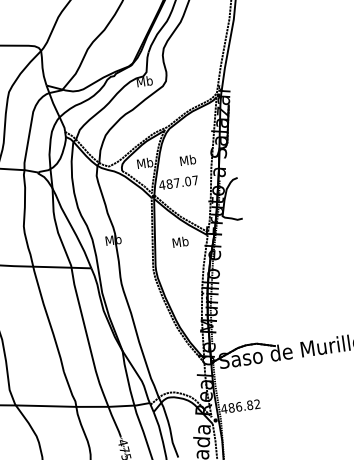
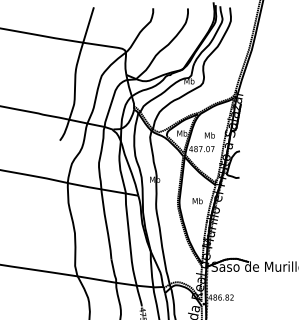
text: (180, 242) -> (197, 201), moved

